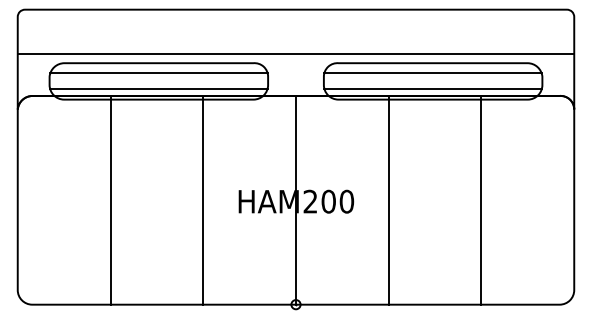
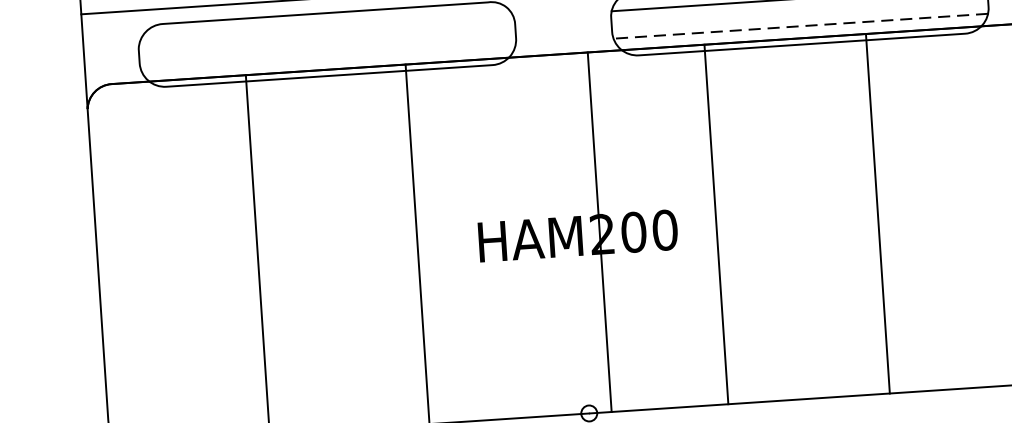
line: (158, 73) -> (325, 30), removed
line: (158, 89) -> (327, 58), removed
line: (433, 89) -> (801, 27), solid -> dashed
line: (296, 199) -> (600, 230), moved
line: (388, 199) -> (715, 223), moved
line: (481, 199) -> (877, 212), moved

